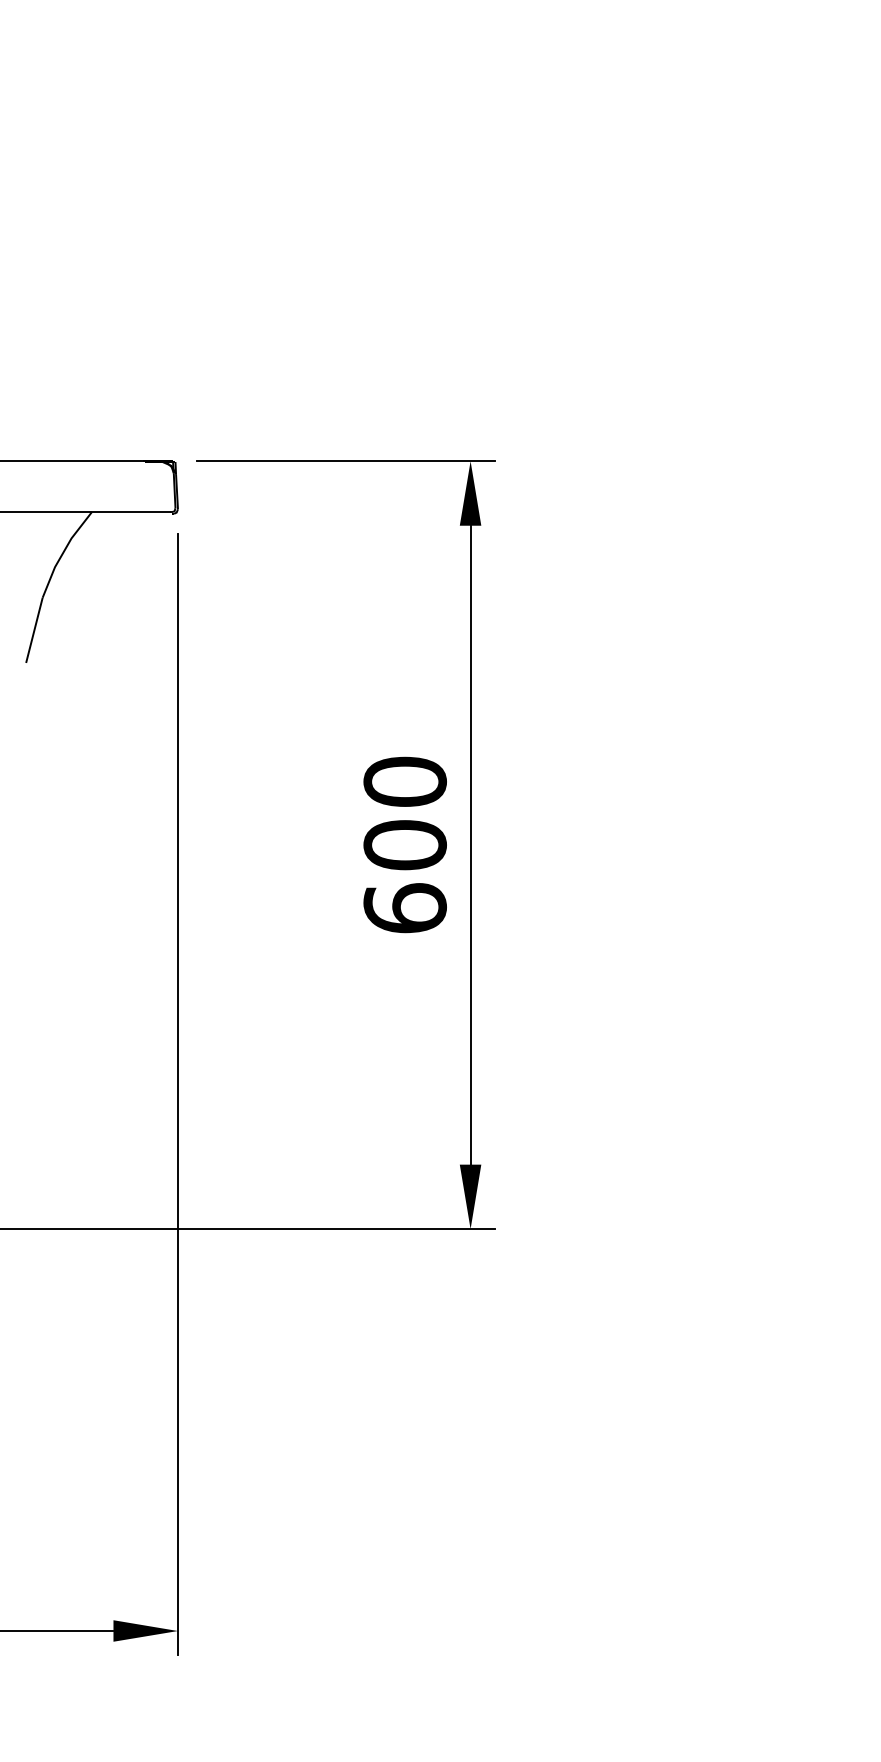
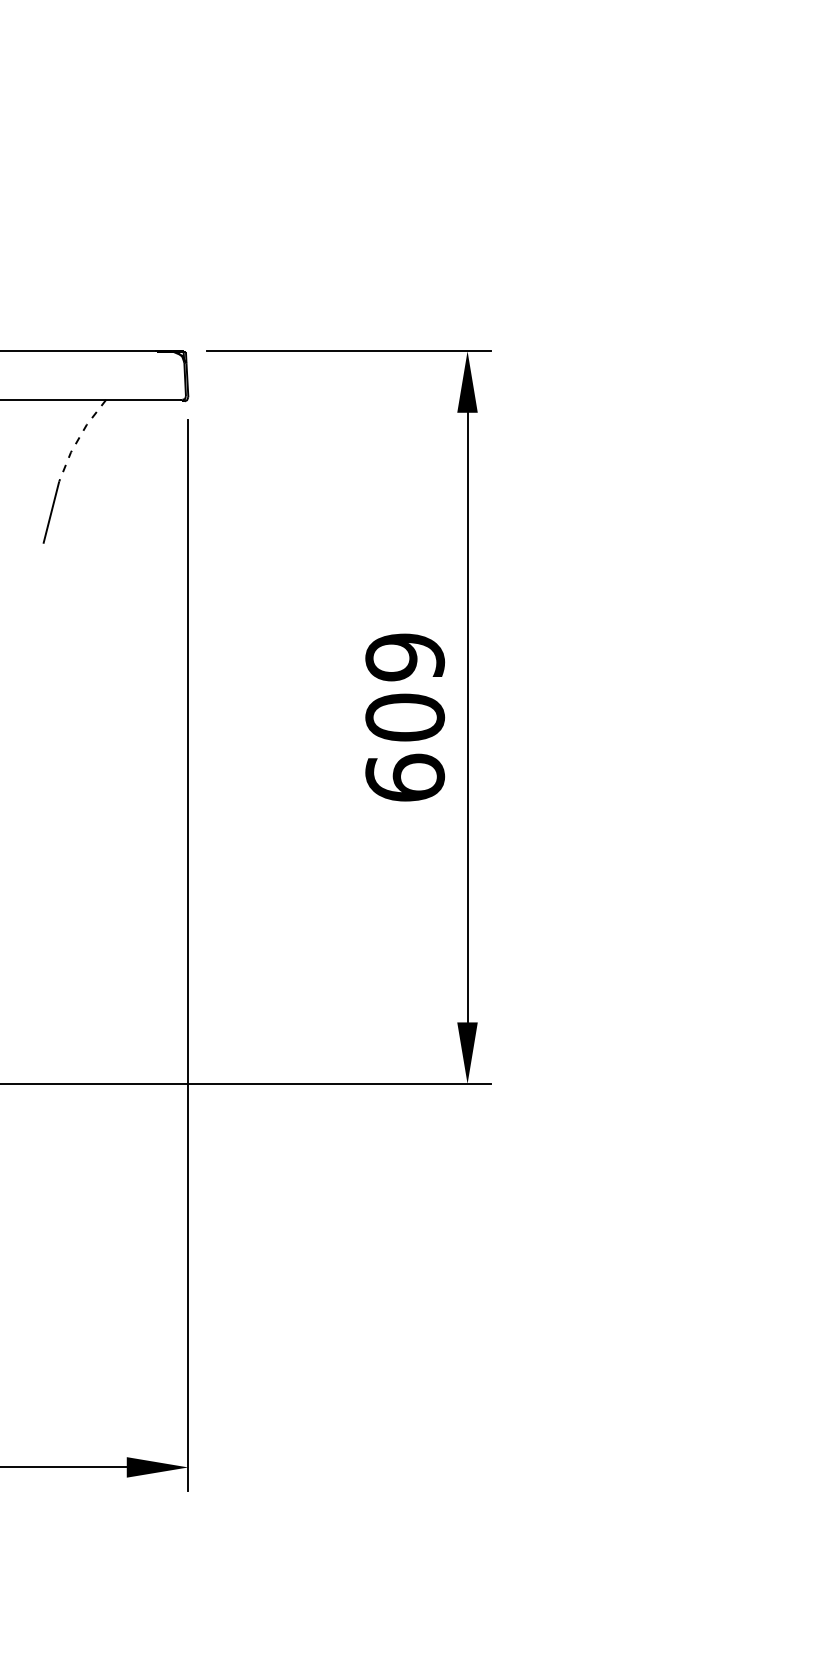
line: (63, 552) -> (79, 438), solid -> dashed
text: (404, 781) -> (404, 656), 600 -> 609

